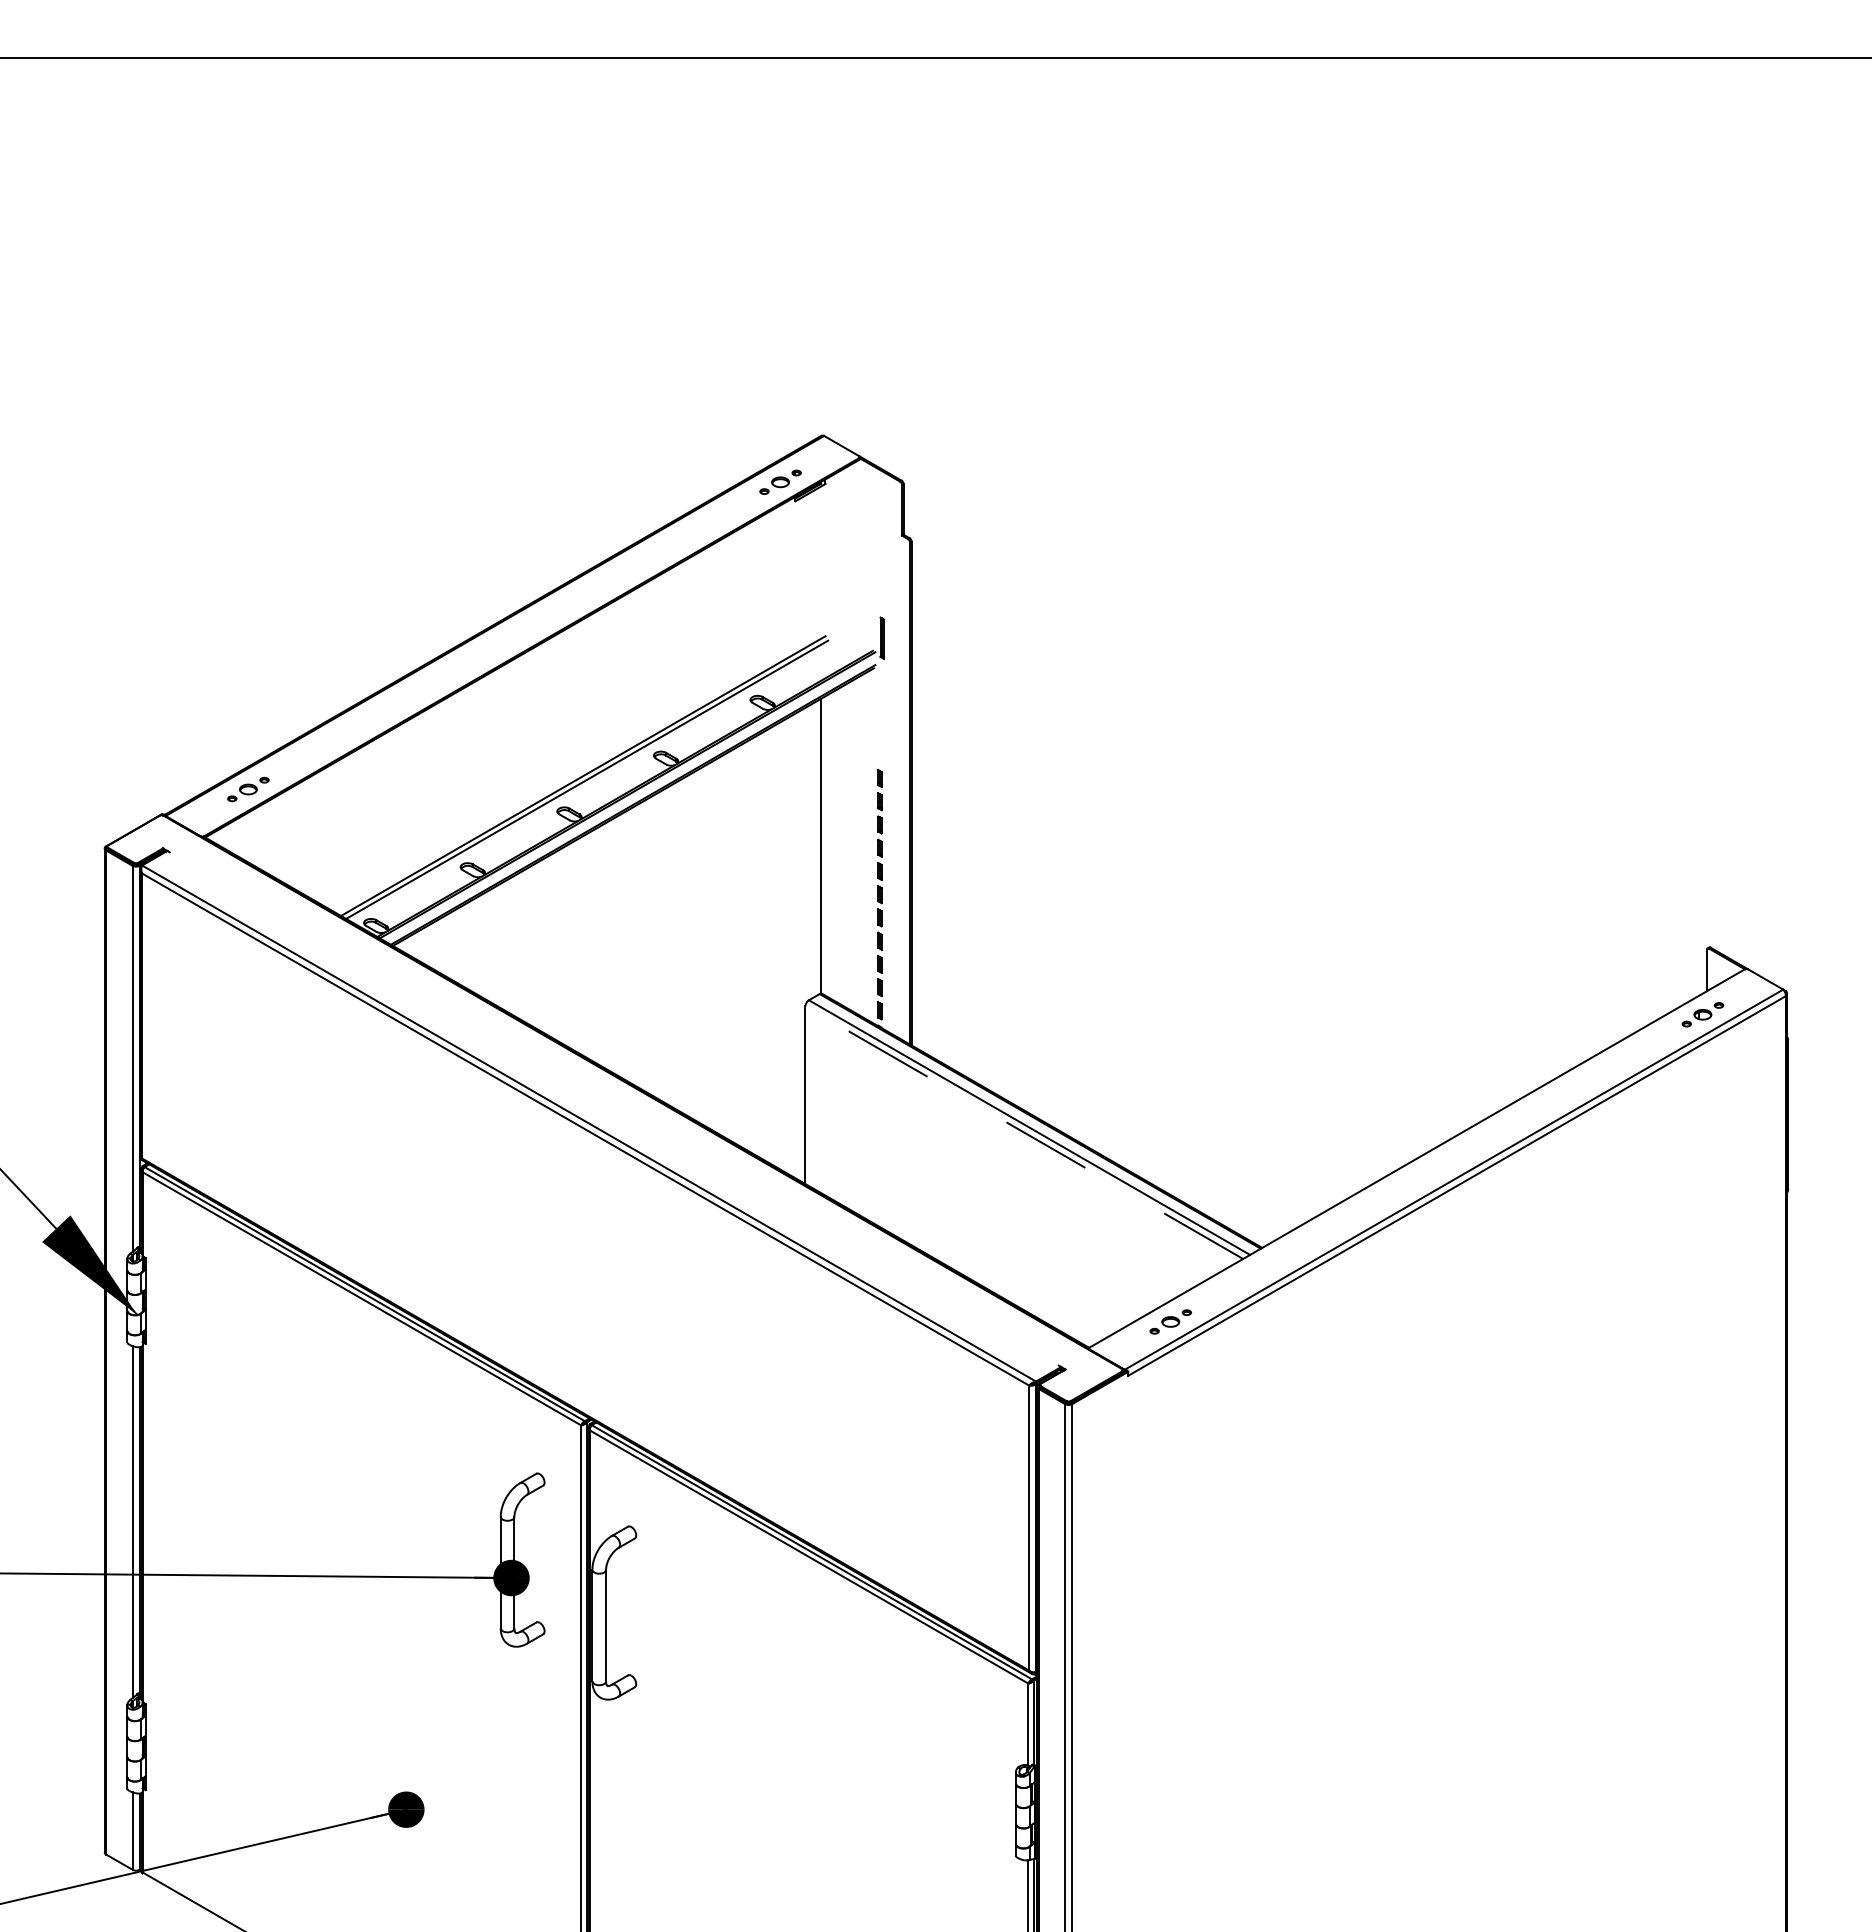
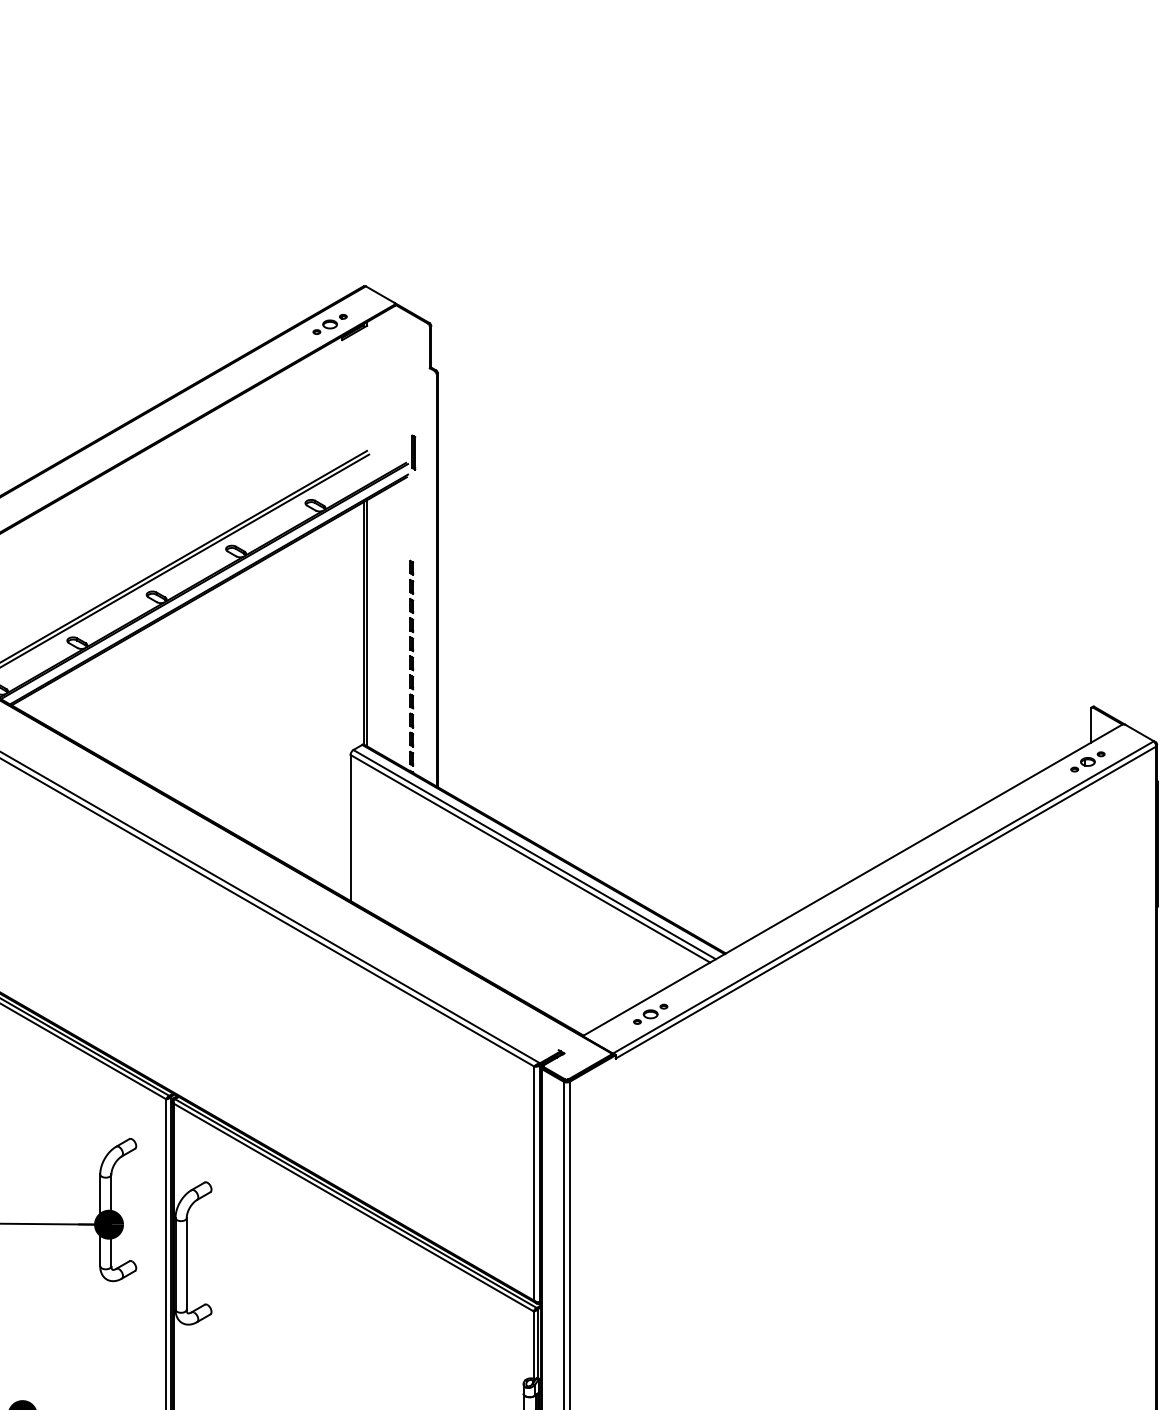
line: (825, 845) -> (367, 622), added
line: (1024, 1132) -> (530, 858), dashed -> solid

